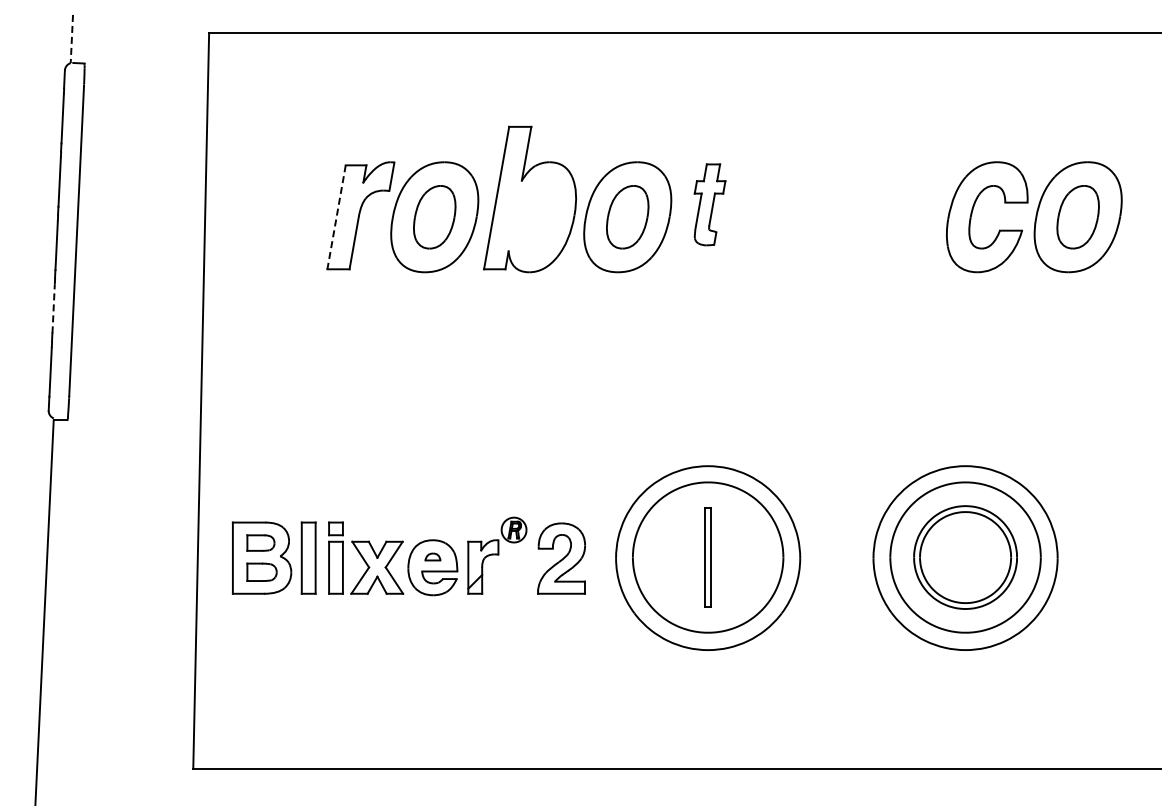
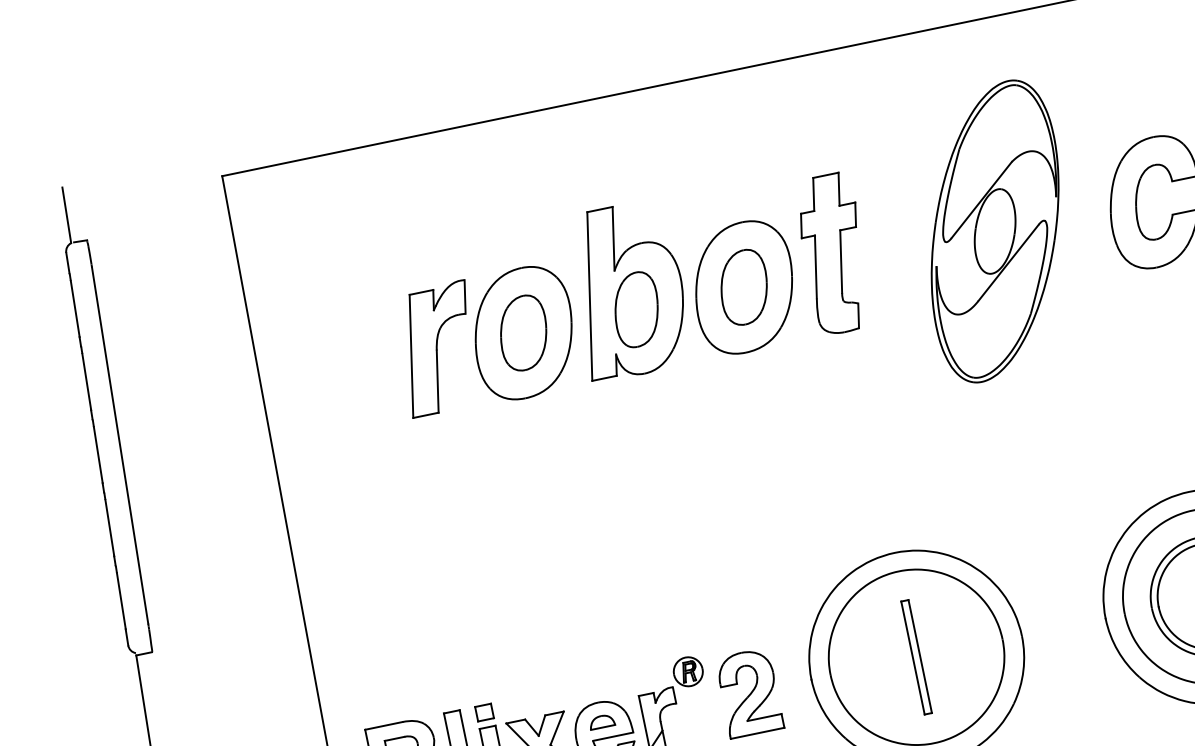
line: (71, 39) -> (66, 215), dashed -> solid
part: (709, 204) -> (834, 253), size x1.67
part: (847, 213) -> (994, 231), added
line: (336, 217) -> (411, 356), dashed -> solid
part: (533, 217) -> (636, 310), added
line: (53, 308) -> (109, 527), dashed -> solid
part: (432, 556) -> (601, 721), size x1.43

